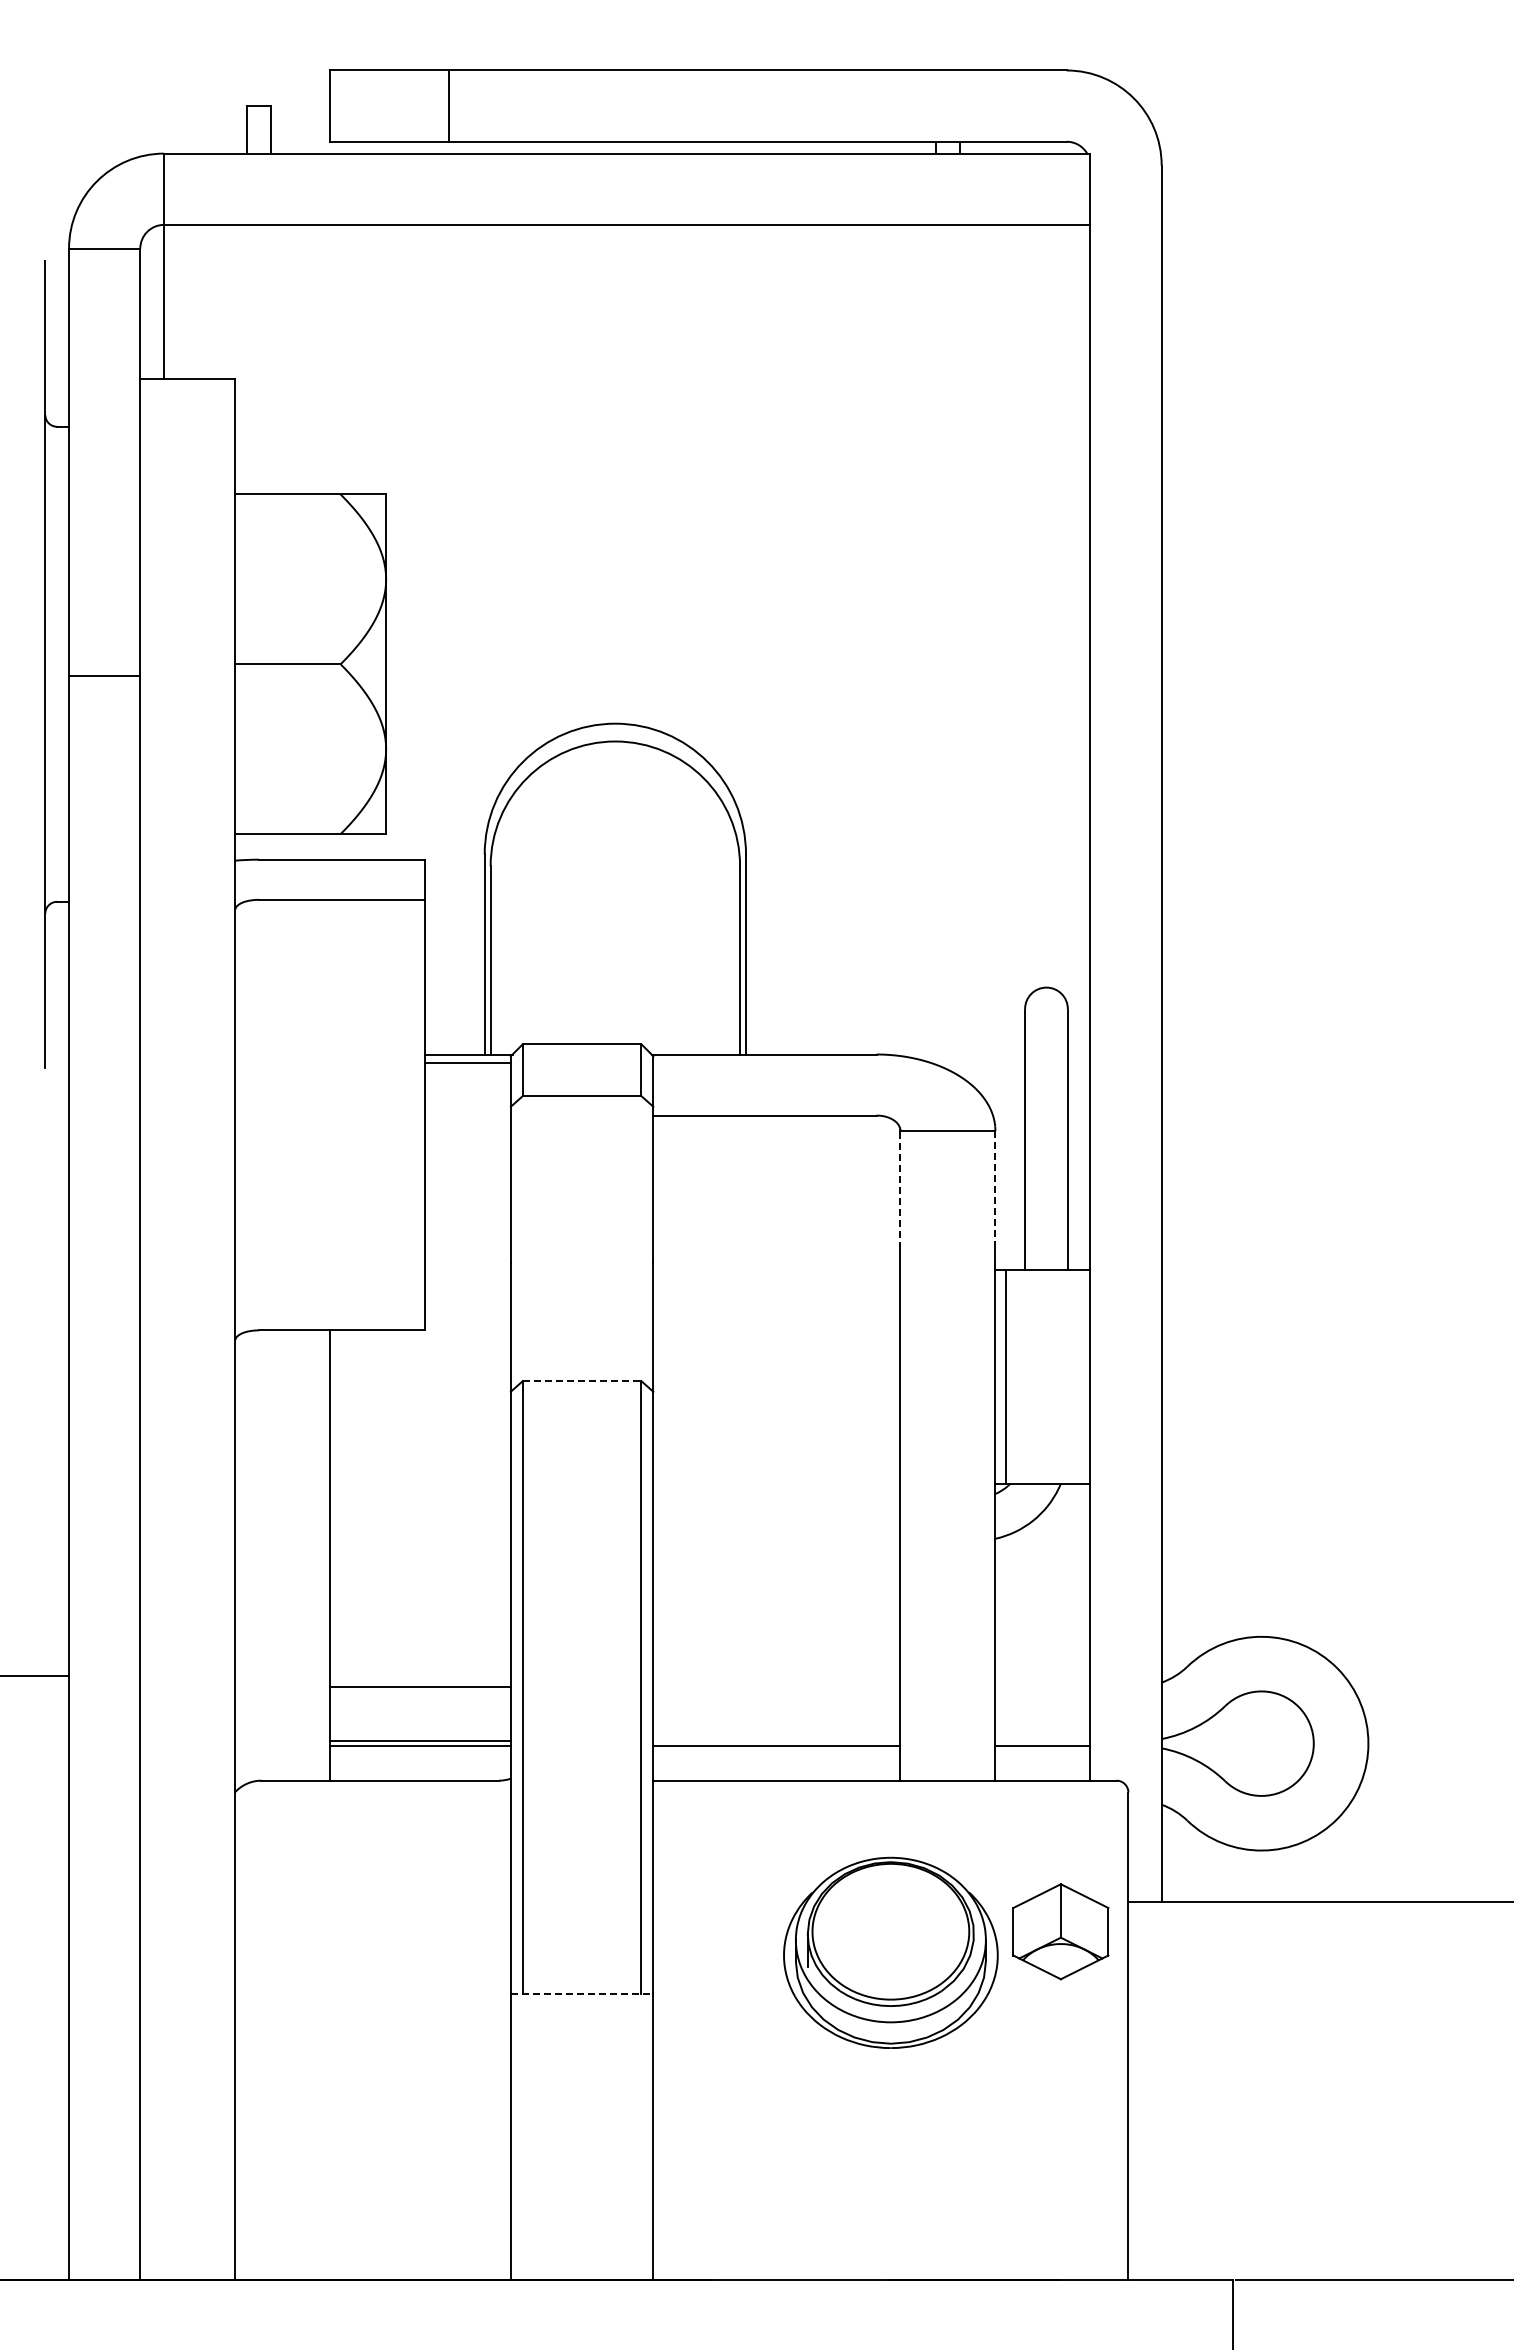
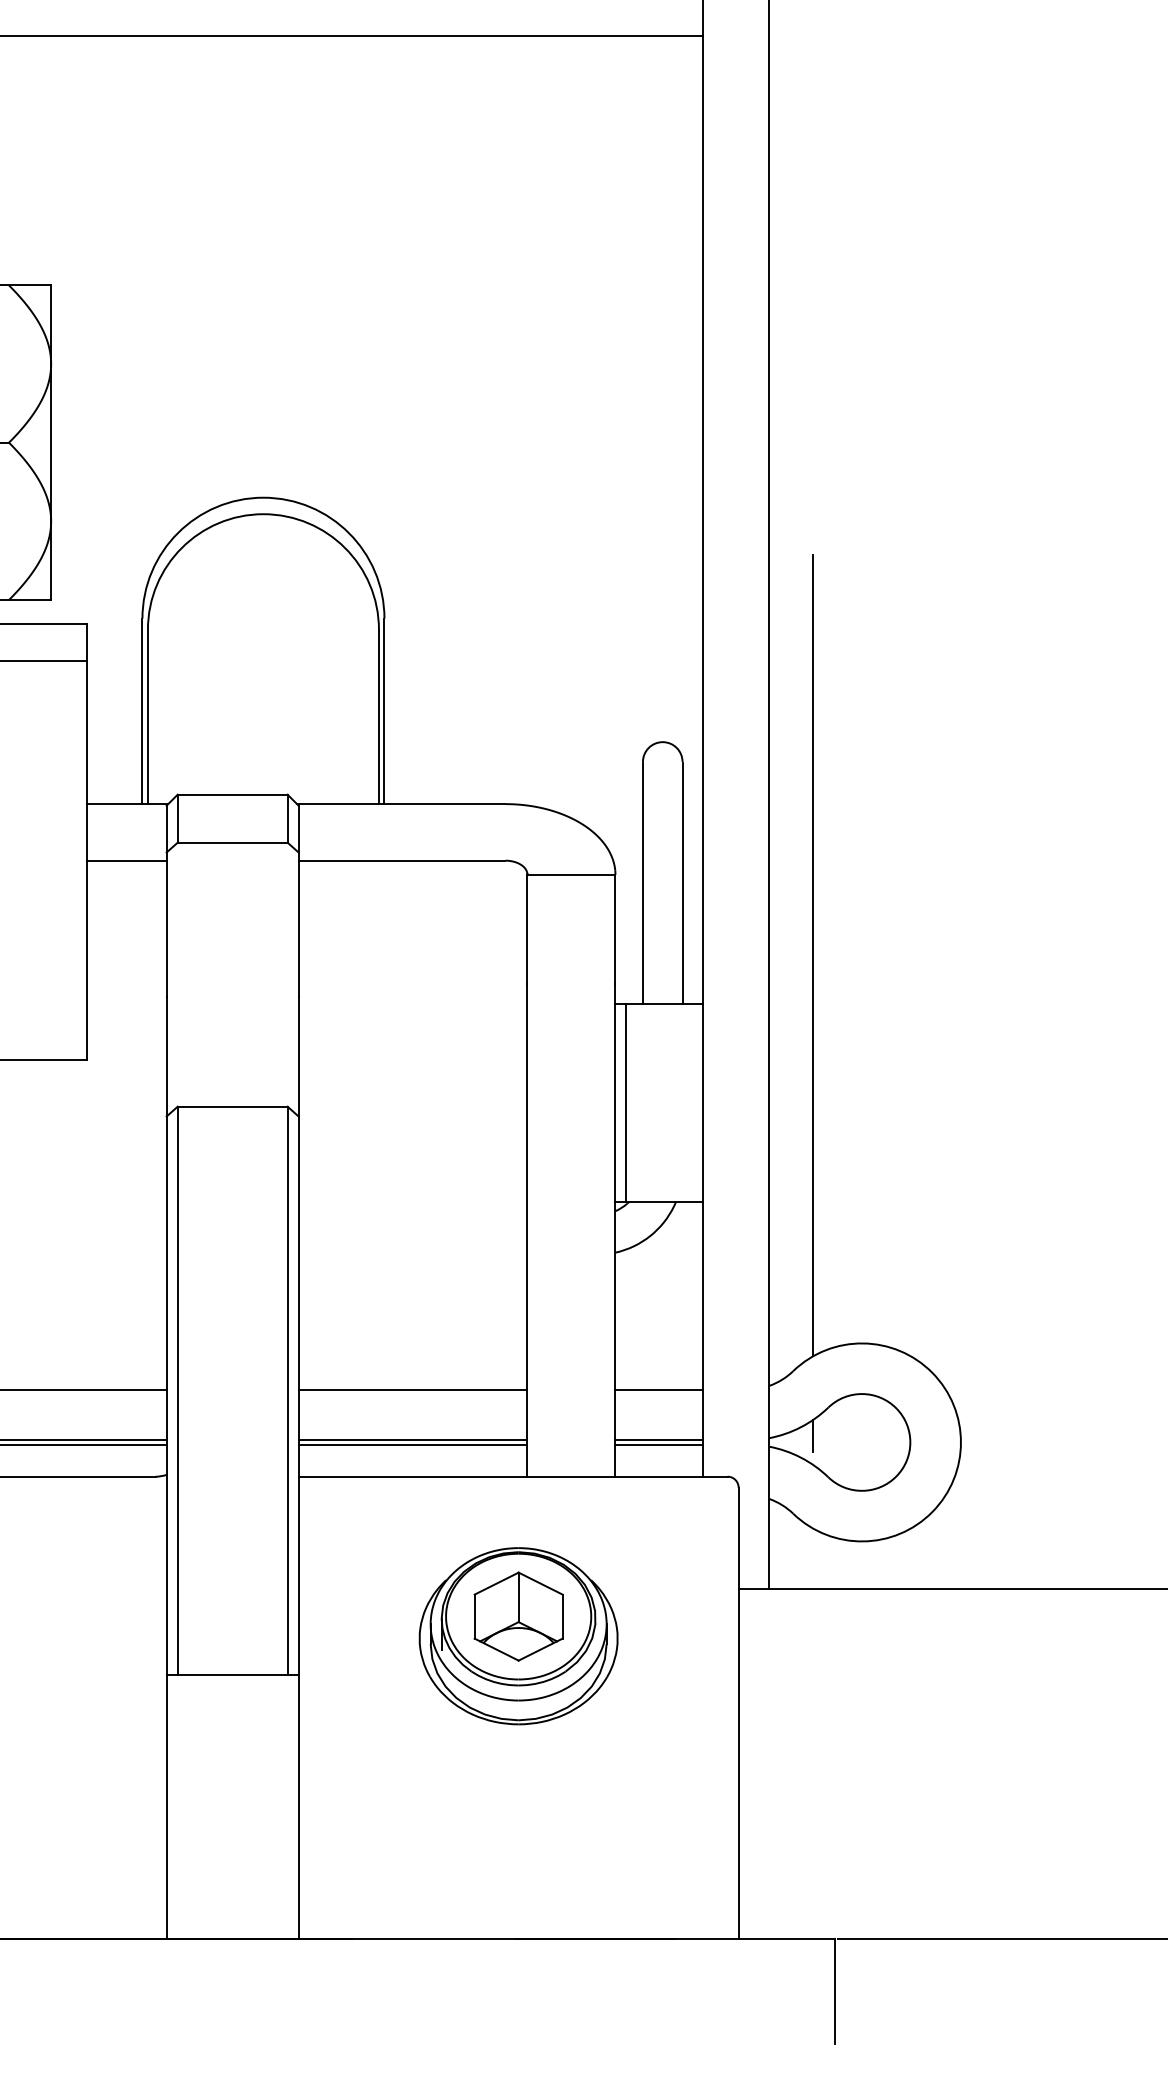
line: (467, 1062) -> (126, 860), moved
line: (900, 1189) -> (527, 929), dashed -> solid
line: (995, 1189) -> (615, 929), dashed -> solid
line: (1209, 1217) -> (813, 955), added
line: (582, 1381) -> (233, 1106), dashed -> solid
line: (776, 1686) -> (412, 1389), added
line: (1042, 1686) -> (659, 1389), added
line: (1209, 1736) -> (813, 1435), added
line: (776, 1741) -> (412, 1440), added
line: (1042, 1741) -> (659, 1440), added
part: (1060, 1931) -> (518, 1616), moved
line: (582, 1994) -> (233, 1674), dashed -> solid

